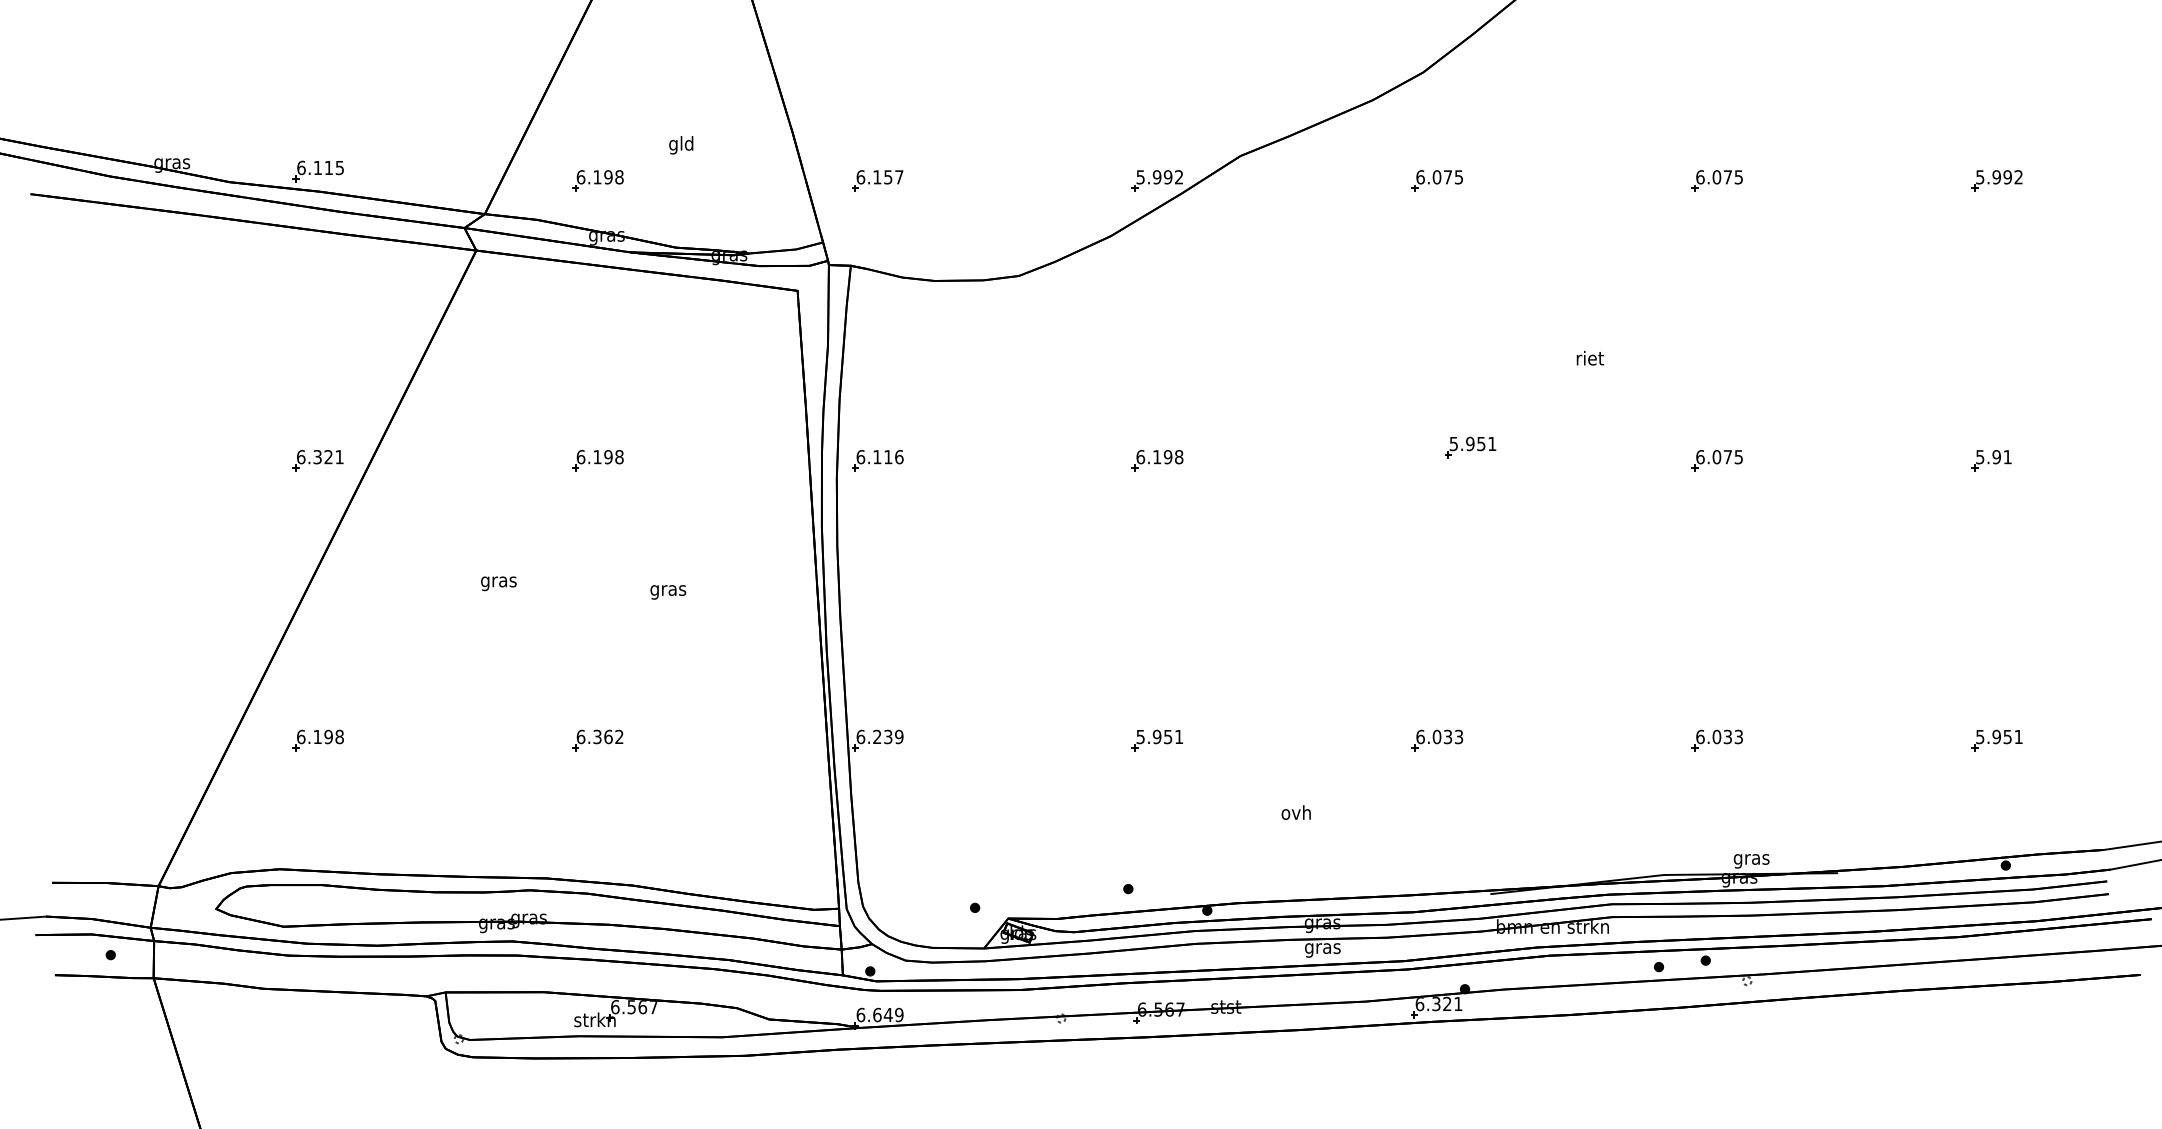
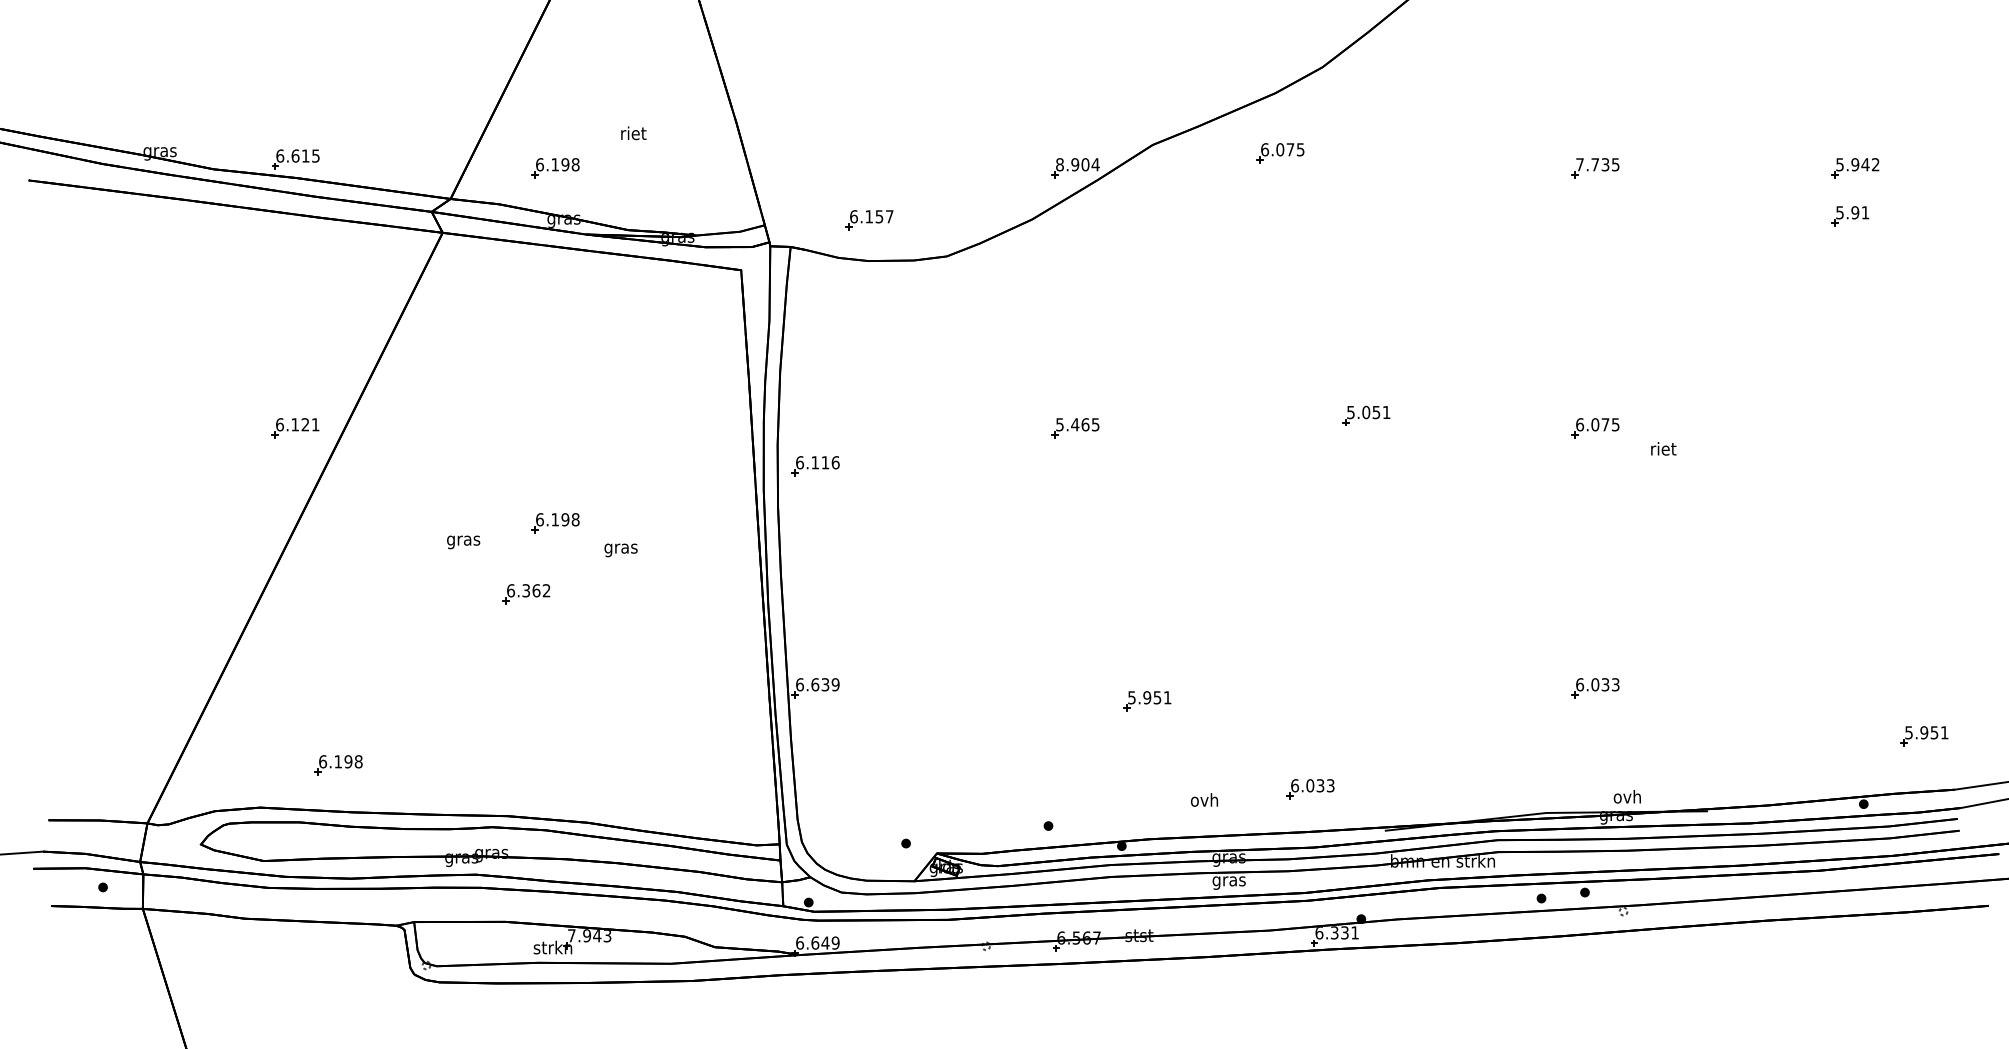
text: (681, 144) -> (633, 134), gld -> riet
text: (317, 167) -> (295, 155), 6.115 -> 6.615
text: (1159, 177) -> (1077, 164), 5.992 -> 8.904
text: (1713, 177) -> (1592, 164), 6.075 -> 7.735
text: (2007, 177) -> (1865, 164), 5.992 -> 5.942
part: (877, 181) -> (869, 220), moved
part: (1437, 181) -> (1280, 153), moved
text: (1590, 357) -> (1663, 448), moved
text: (1470, 443) -> (1366, 412), 5.951 -> 5.051
text: (317, 456) -> (295, 424), 6.321 -> 6.121
text: (1159, 456) -> (1077, 424), 6.198 -> 5.465
part: (597, 461) -> (555, 523), moved
part: (877, 461) -> (815, 466), moved
part: (1991, 461) -> (1850, 216), moved
text: (877, 736) -> (815, 684), 6.239 -> 6.639
part: (317, 741) -> (338, 765), moved
part: (597, 741) -> (526, 594), moved
part: (1157, 741) -> (1147, 701), moved
part: (1437, 741) -> (1310, 789), moved
part: (1996, 741) -> (1924, 736), moved
text: (1296, 812) -> (1204, 799), moved
text: (1751, 859) -> (1627, 798), gras -> ovh
text: (1446, 1003) -> (1344, 932), 6.321 -> 6.331
text: (634, 1006) -> (589, 935), 6.567 -> 7.943

